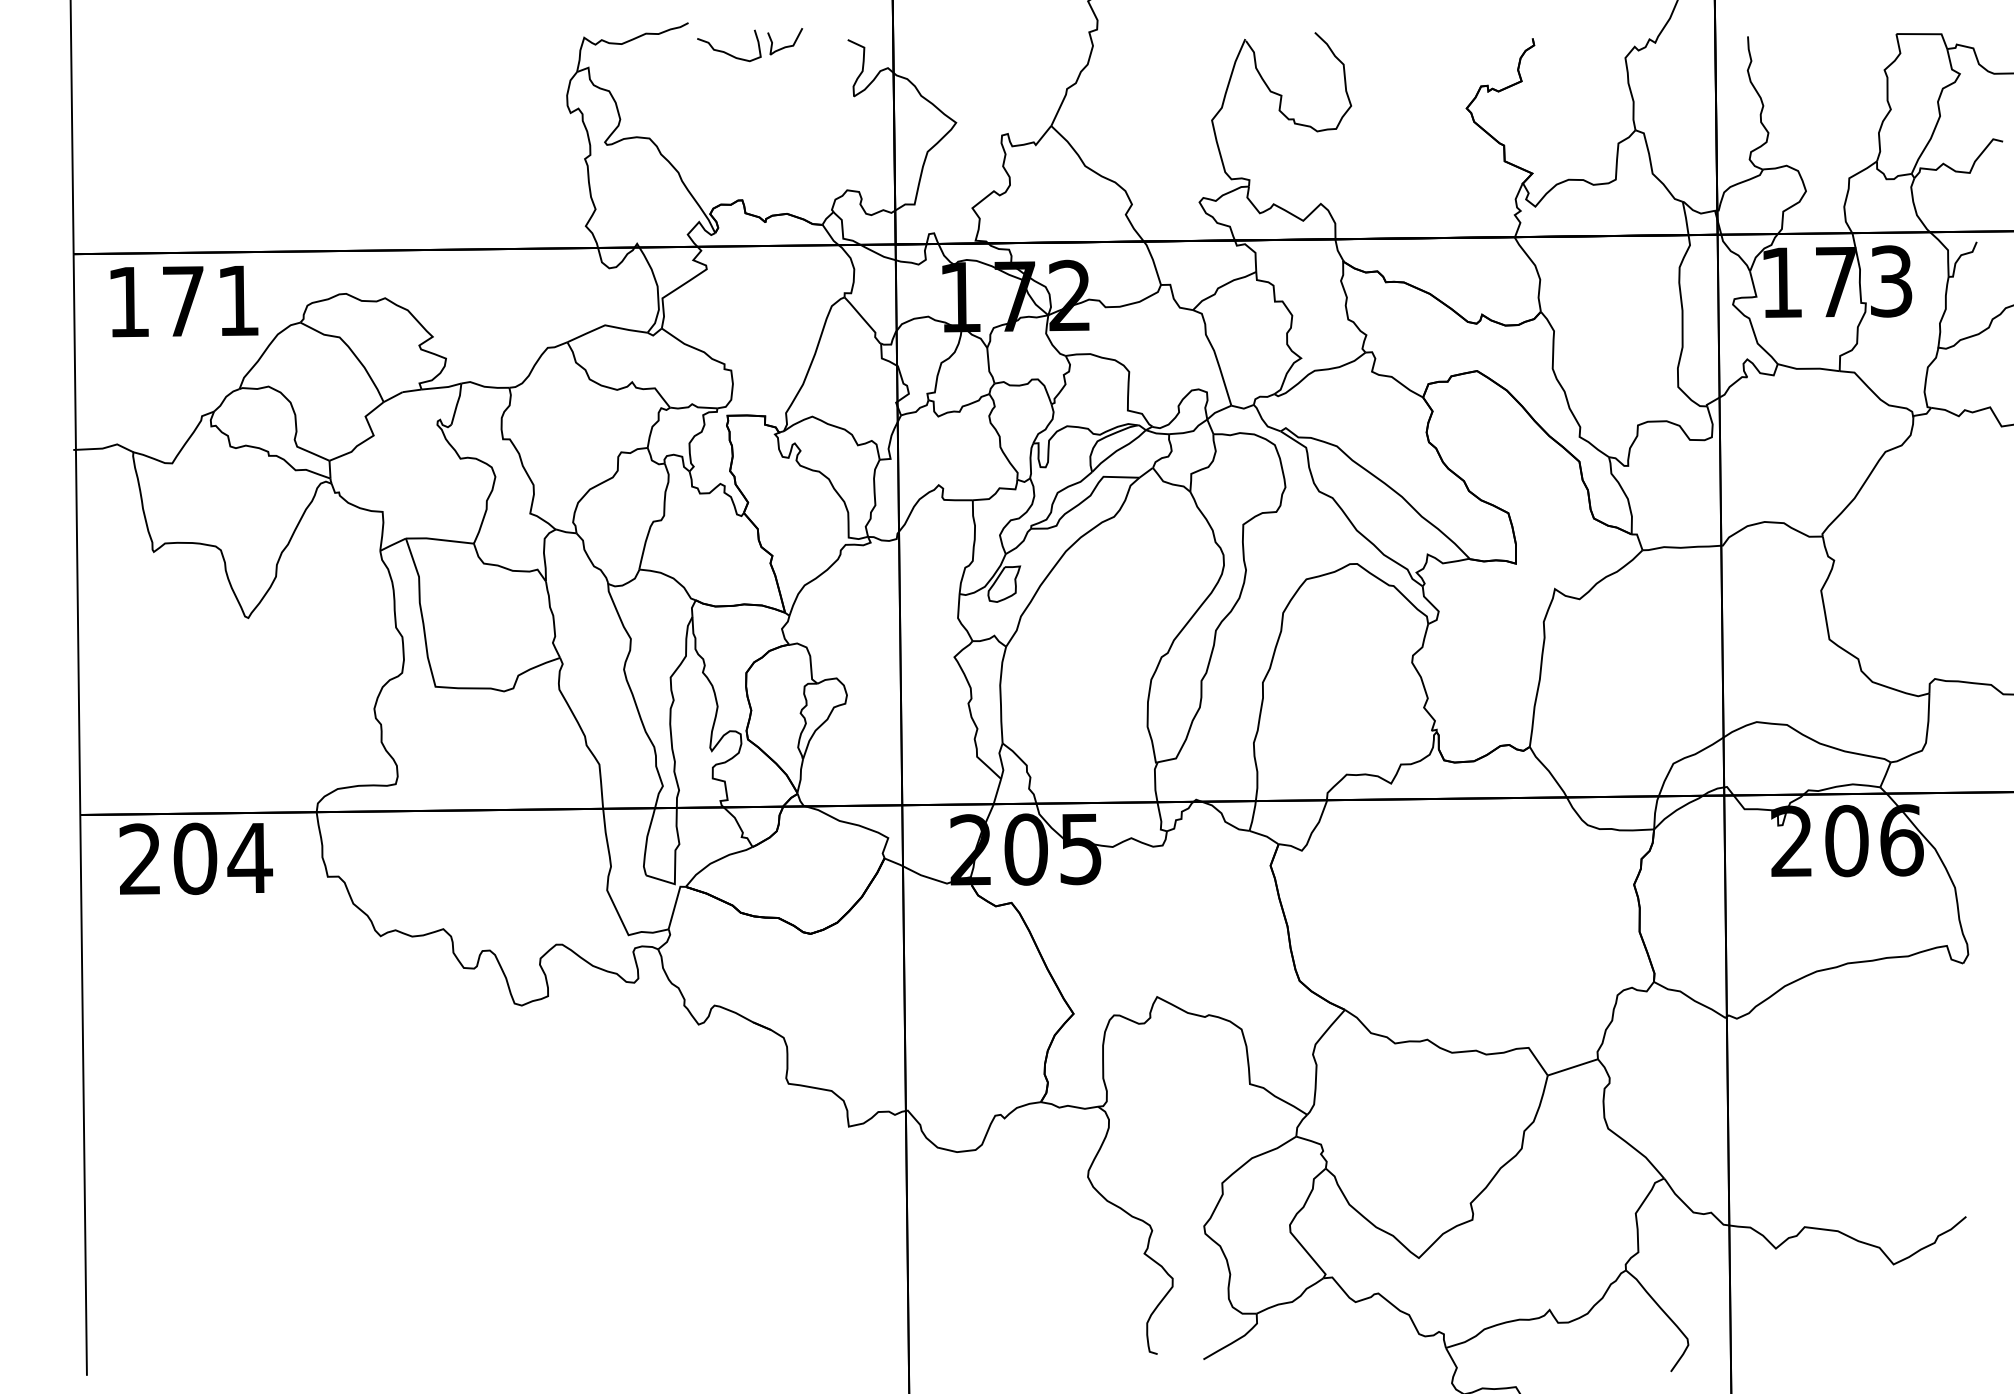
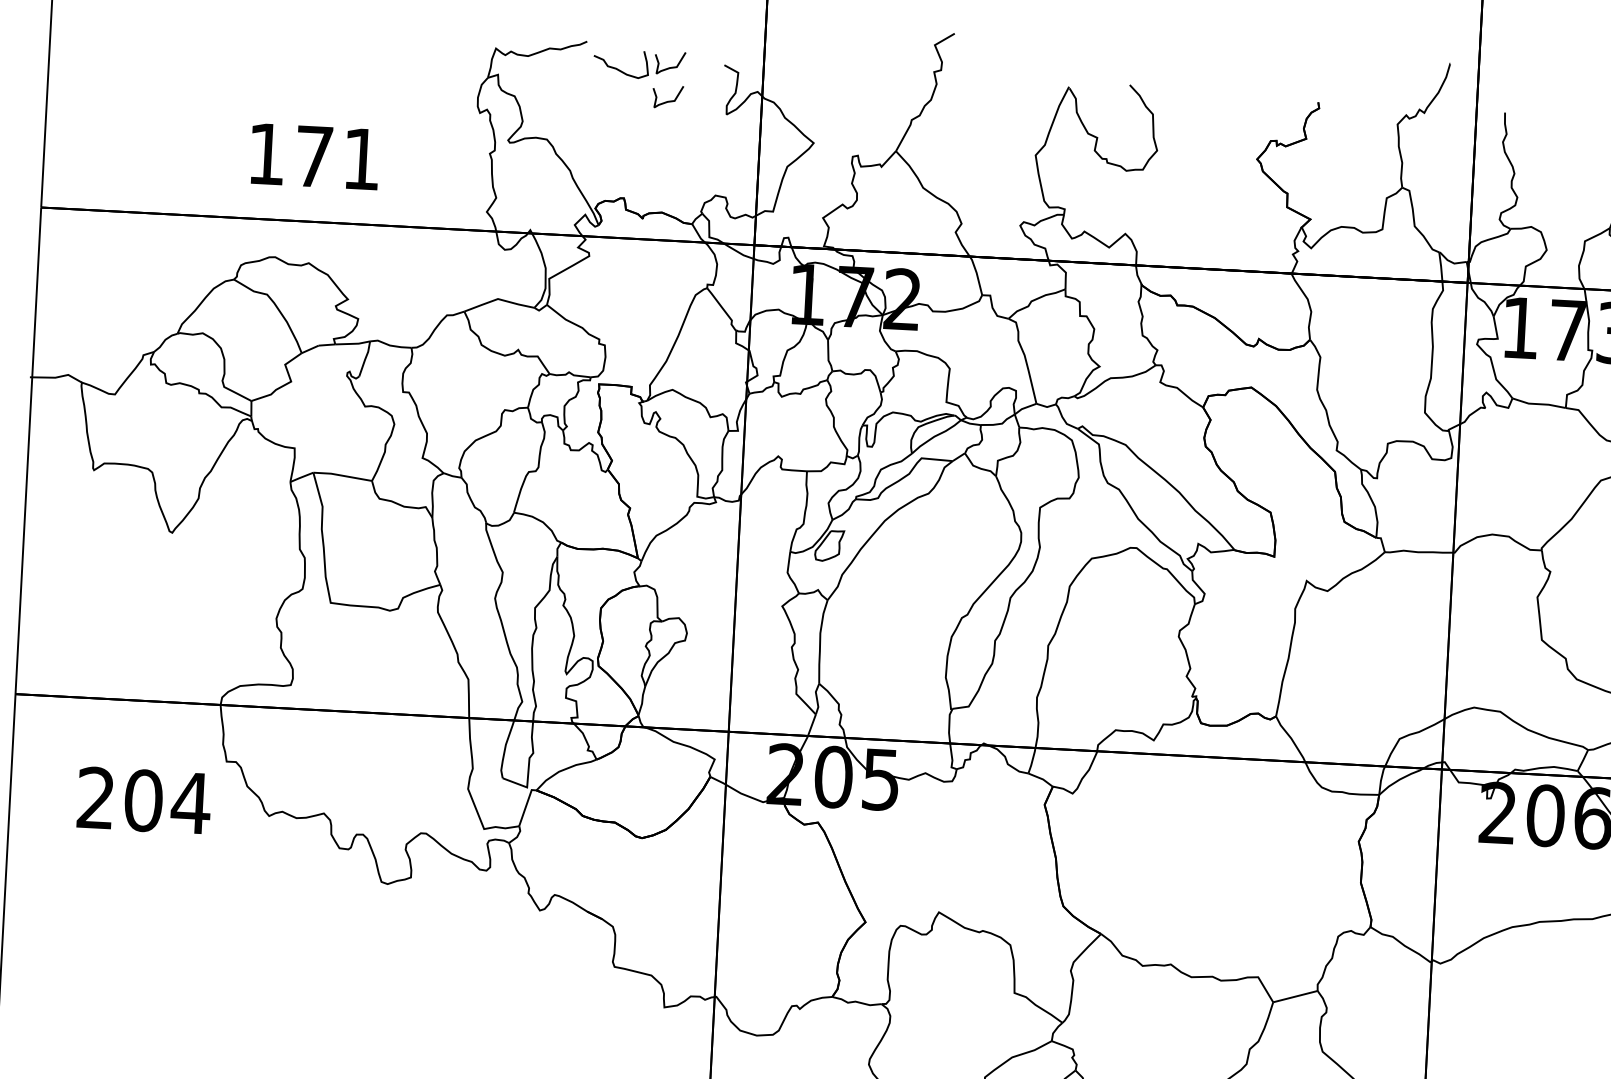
curve: (787, 84) -> (669, 100), added
text: (184, 301) -> (315, 156), moved
text: (196, 858) -> (144, 800), moved

